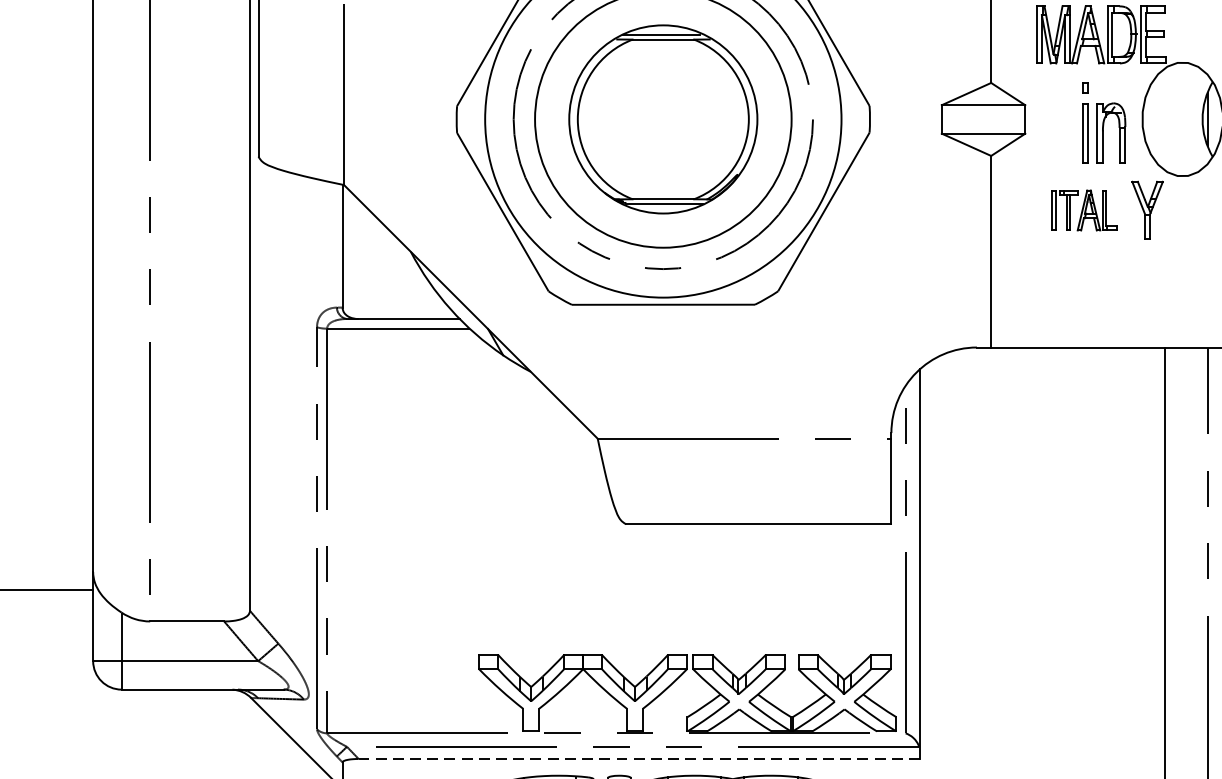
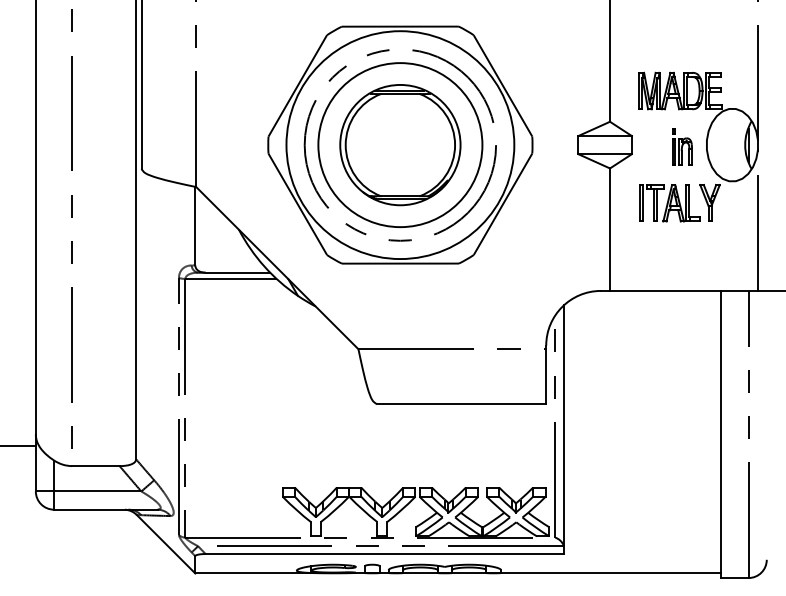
part: (1104, 121) -> (682, 146), size x0.71
part: (1084, 210) -> (669, 203), size x1.43
line: (638, 759) -> (384, 554), dashed -> solid

